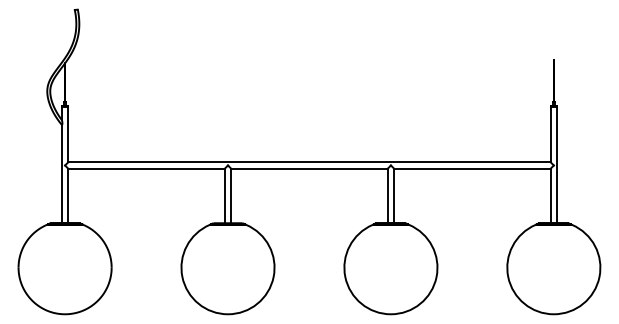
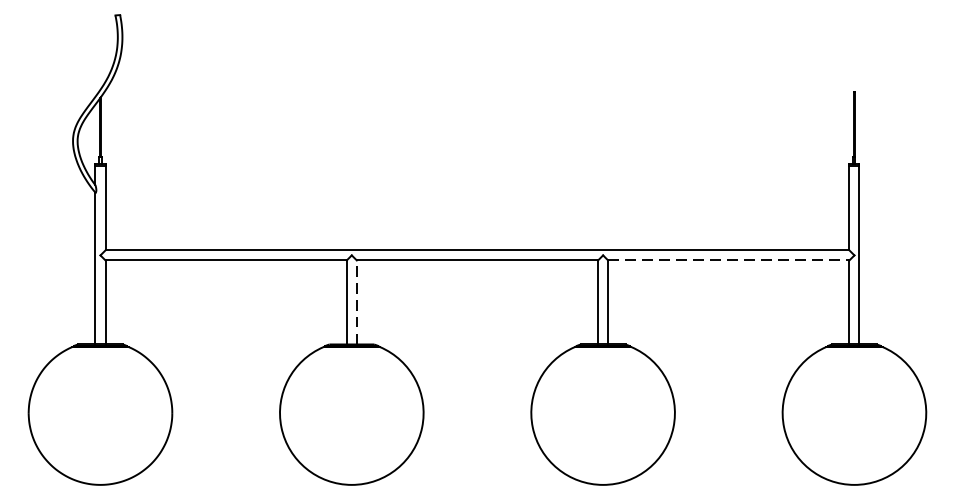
line: (472, 168) -> (728, 260), solid -> dashed
line: (231, 195) -> (357, 301), solid -> dashed

